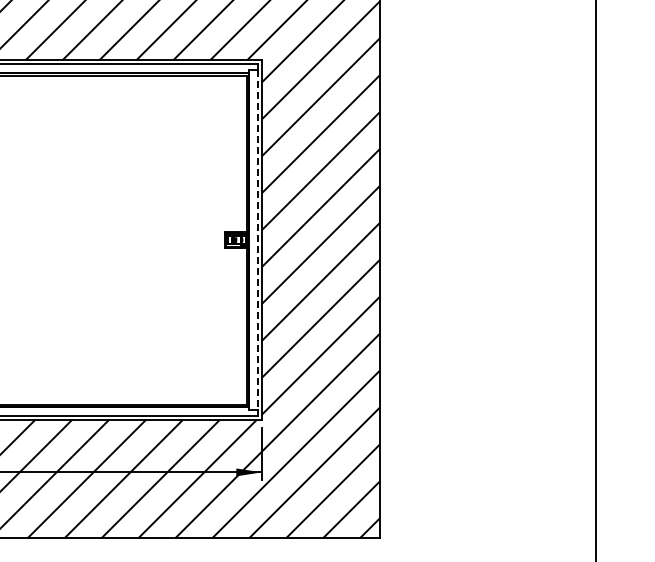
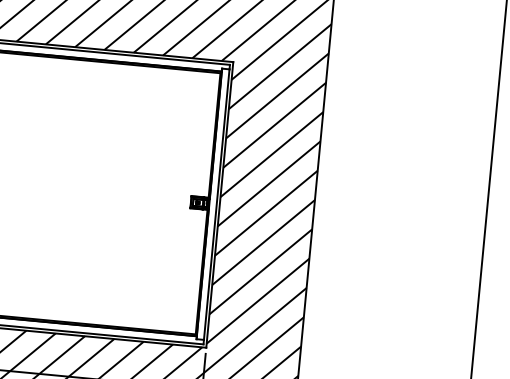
line: (257, 240) -> (216, 204), dashed -> solid

